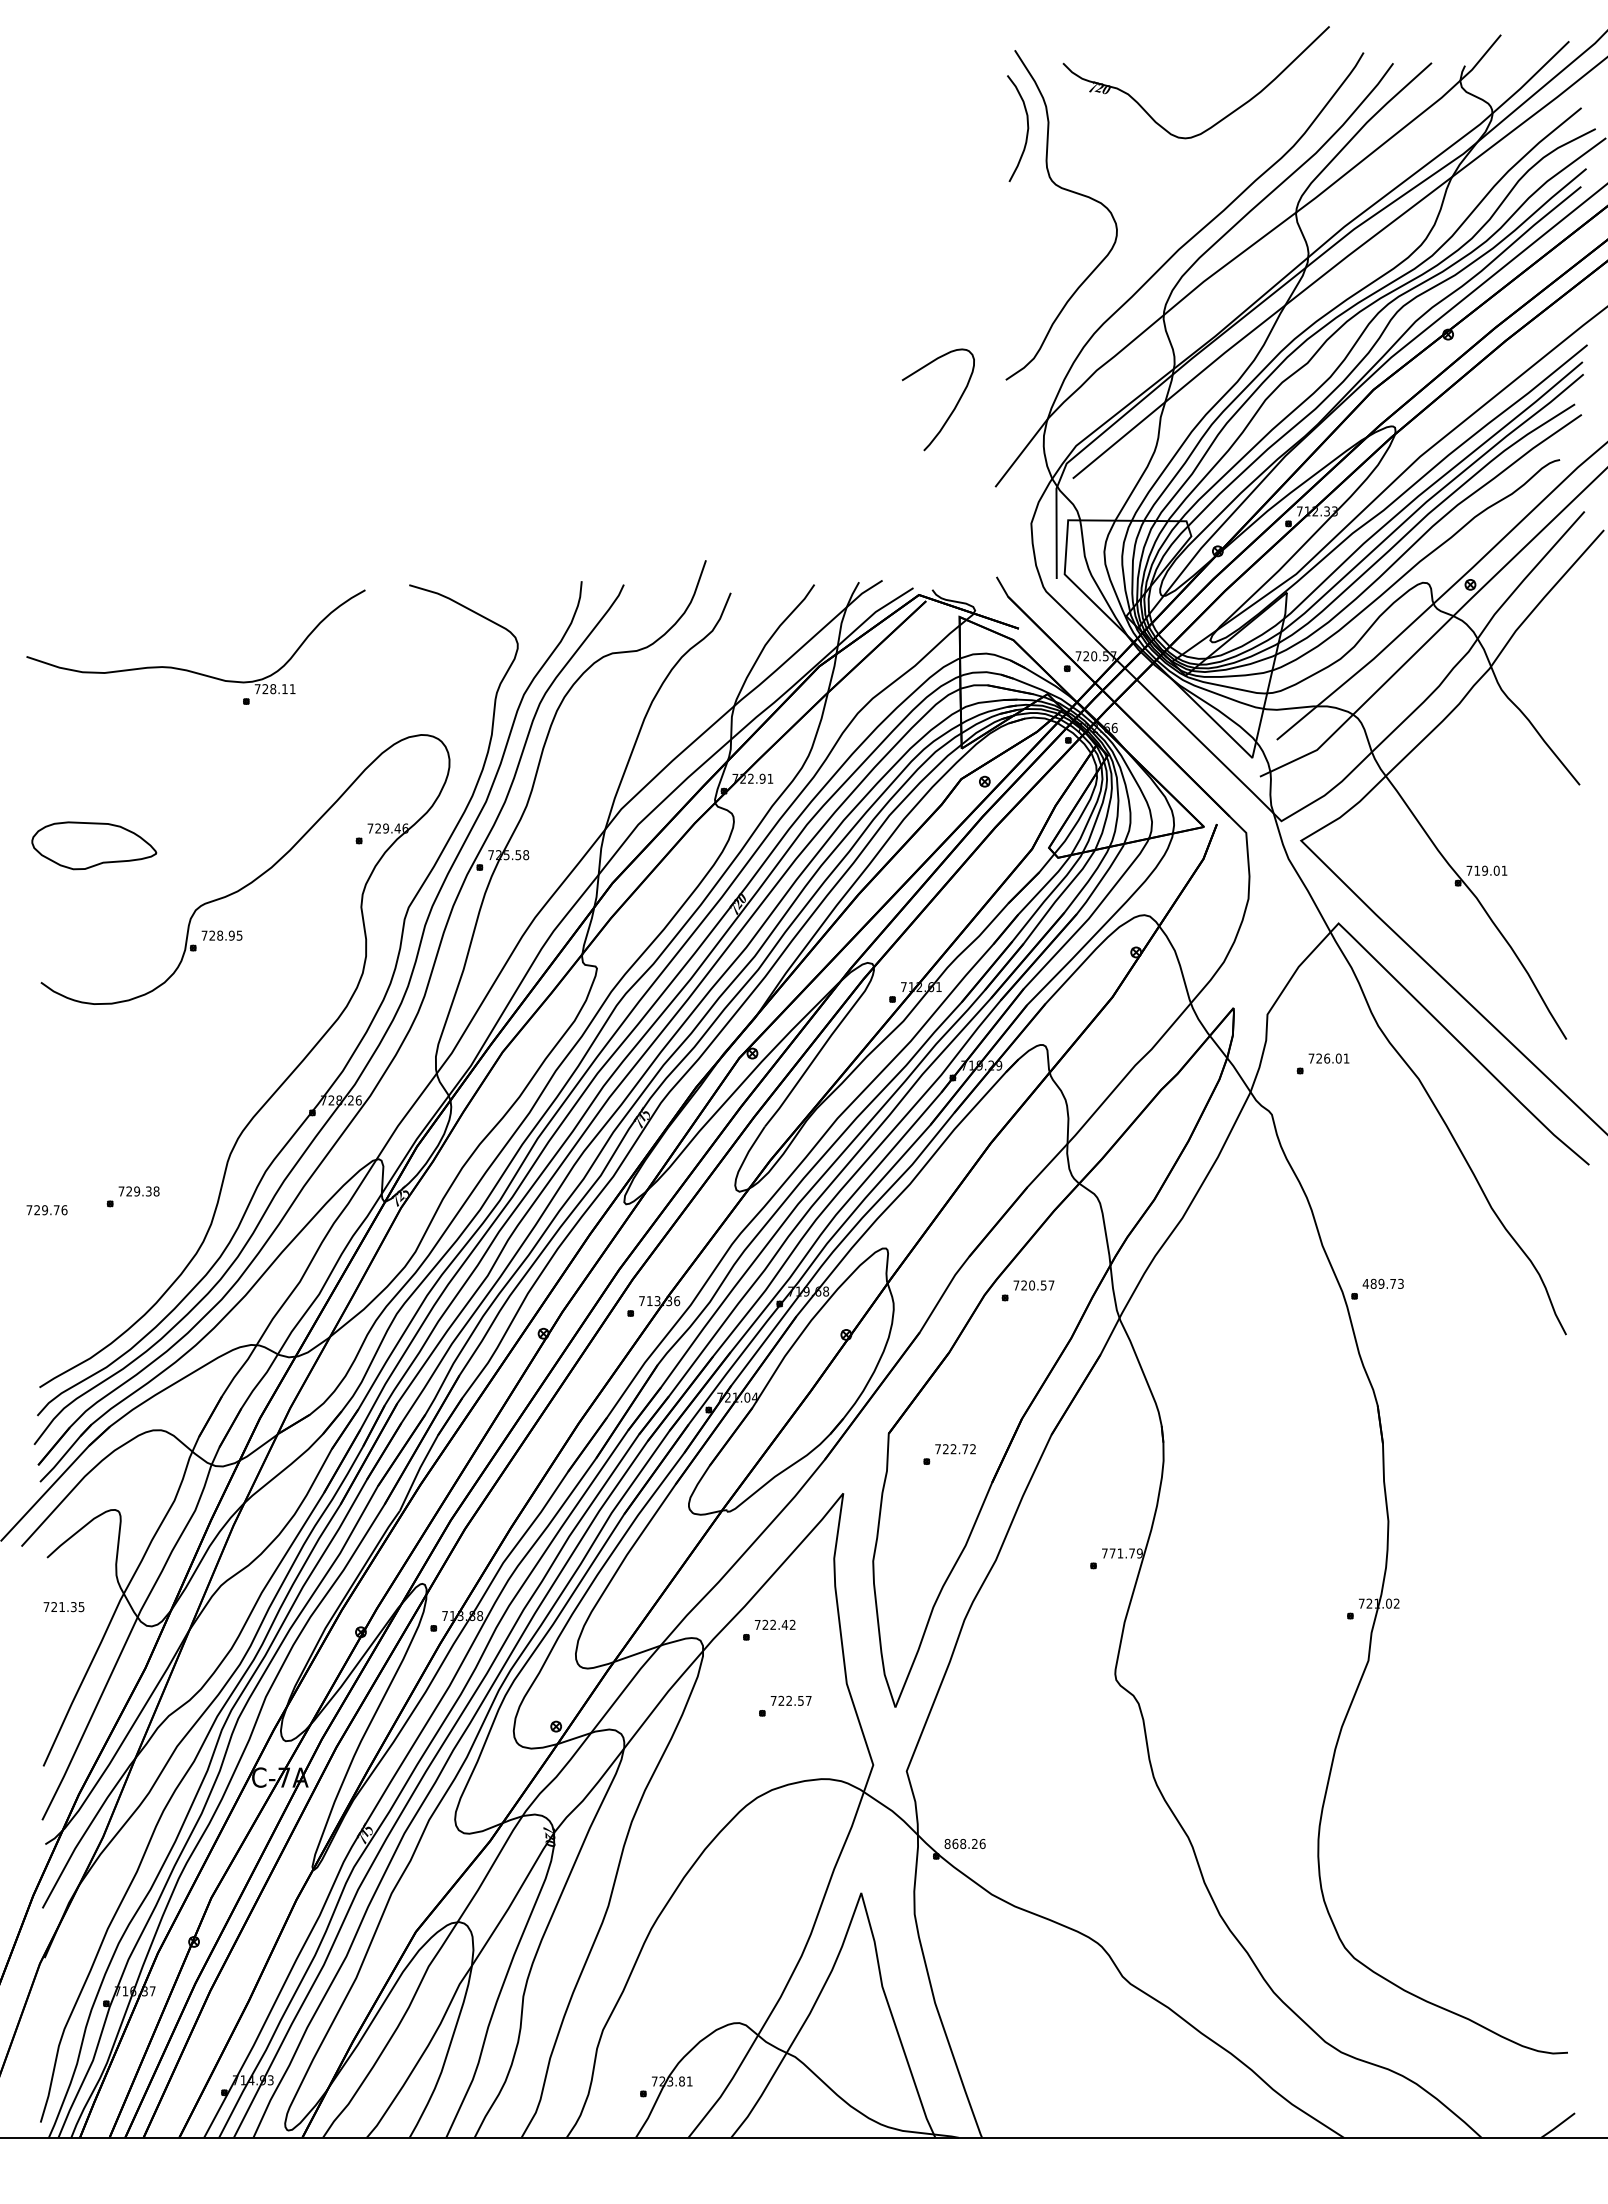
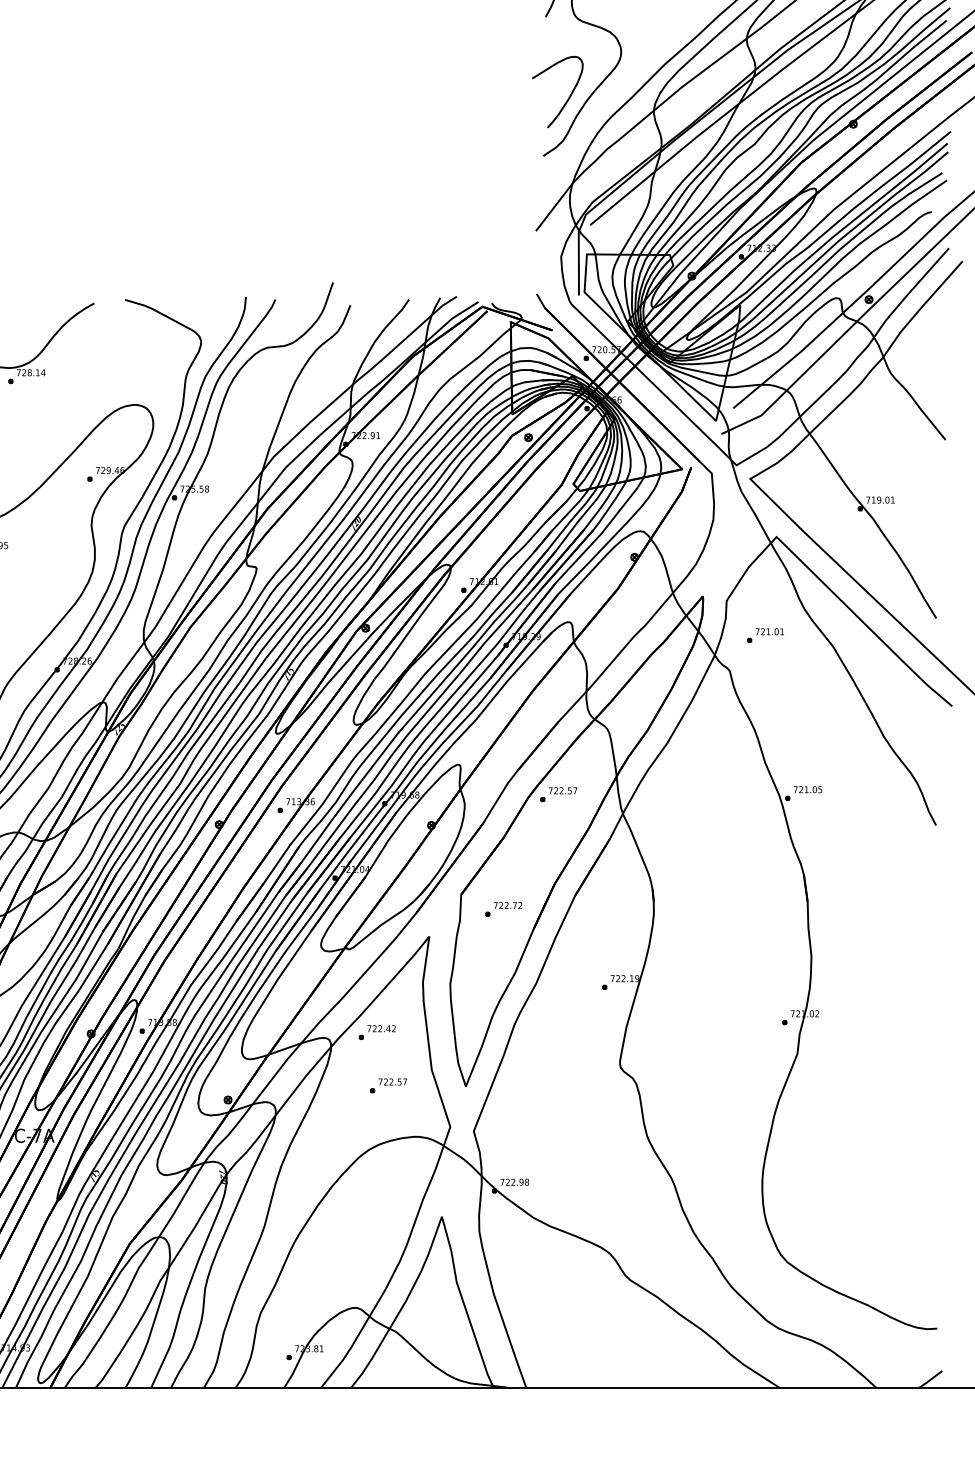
curve: (953, 408) -> (568, 98), moved
text: (292, 689) -> (43, 373), 728.11 -> 728.14
text: (1327, 1058) -> (768, 631), 726.01 -> 721.01
text: (1382, 1283) -> (807, 789), 489.73 -> 721.05
text: (1032, 1285) -> (561, 790), 720.57 -> 722.57
text: (1121, 1553) -> (624, 978), 771.79 -> 722.19
text: (964, 1843) -> (514, 1181), 868.26 -> 722.98

